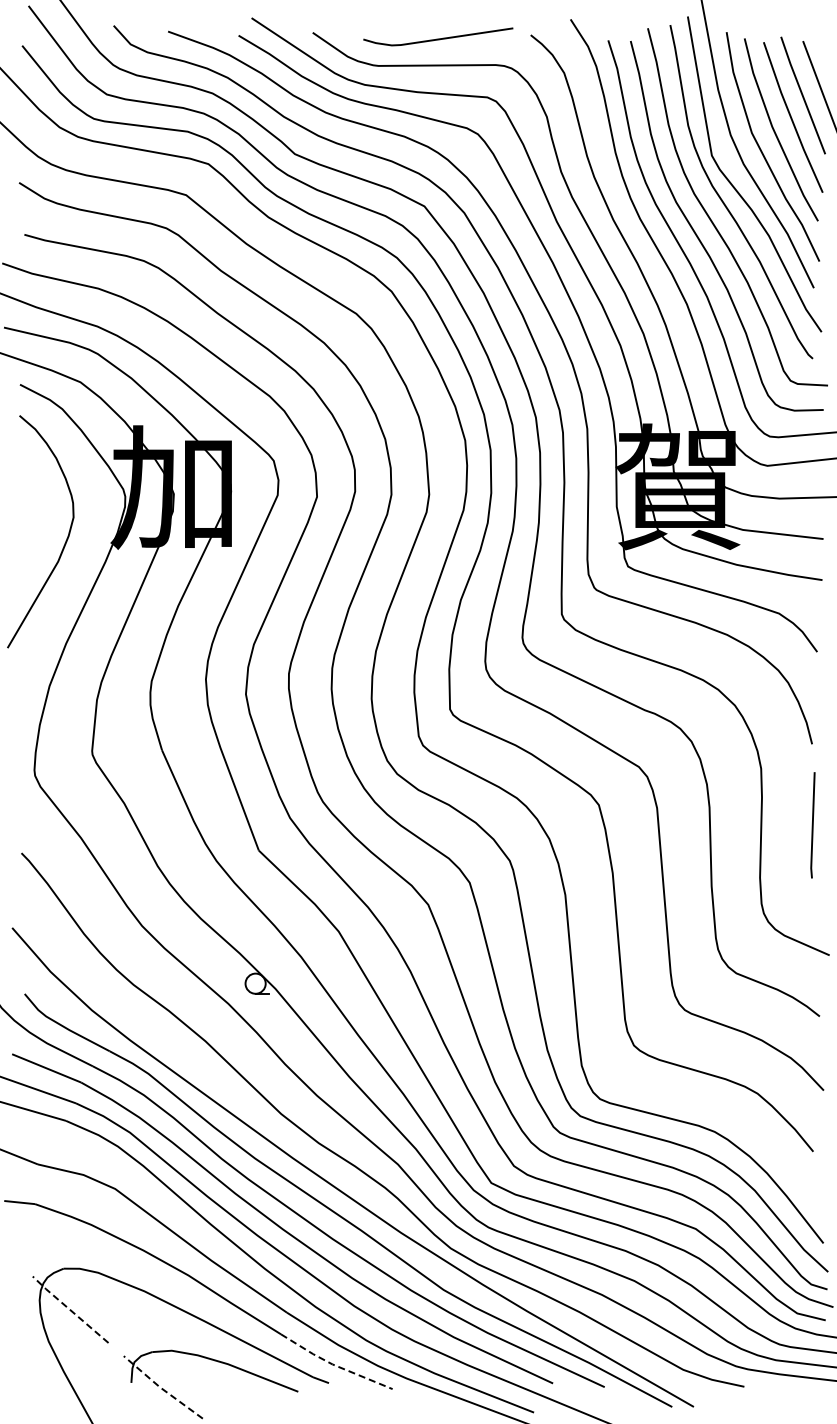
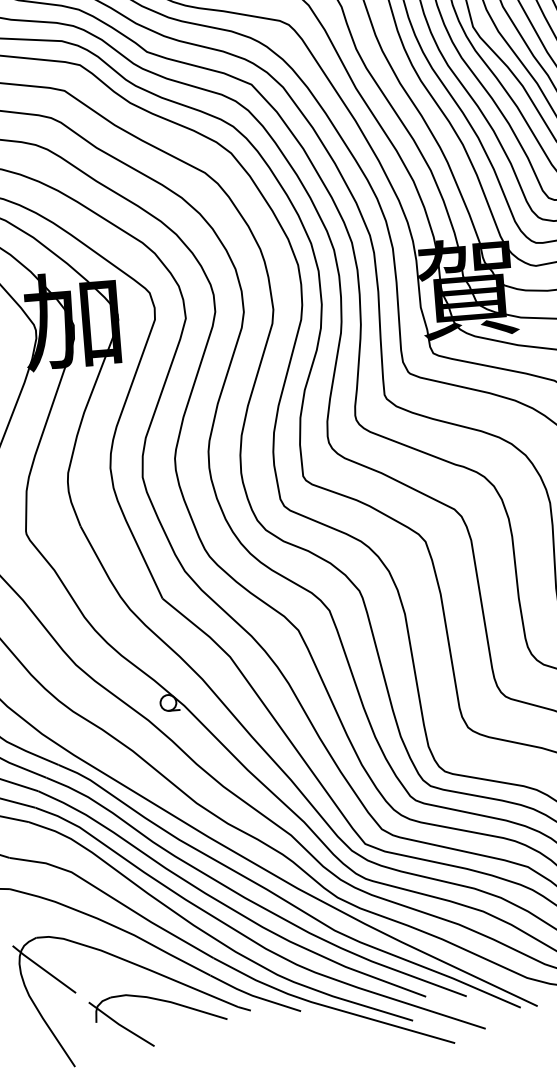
line: (69, 1309) -> (43, 969), dashed -> solid
line: (333, 1364) -> (253, 995), dashed -> solid
line: (161, 1388) -> (120, 1025), dashed -> solid

